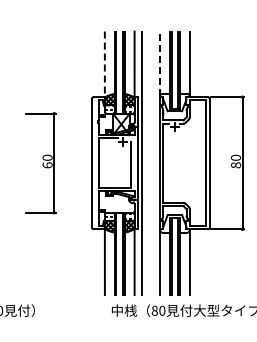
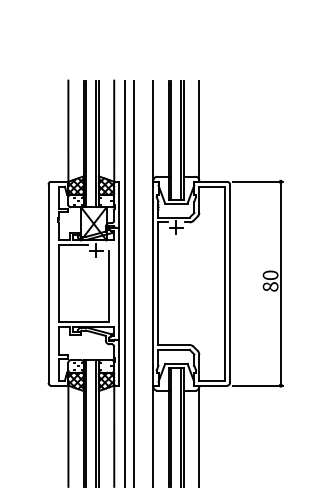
line: (160, 63) -> (154, 129), dashed -> solid
line: (104, 65) -> (67, 132), dashed -> solid
line: (147, 163) -> (134, 284), added

